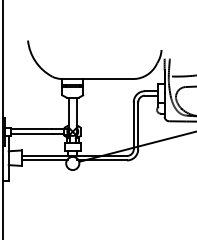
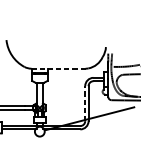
line: (98, 78) -> (58, 68), solid -> dashed
line: (133, 125) -> (85, 103), solid -> dashed

